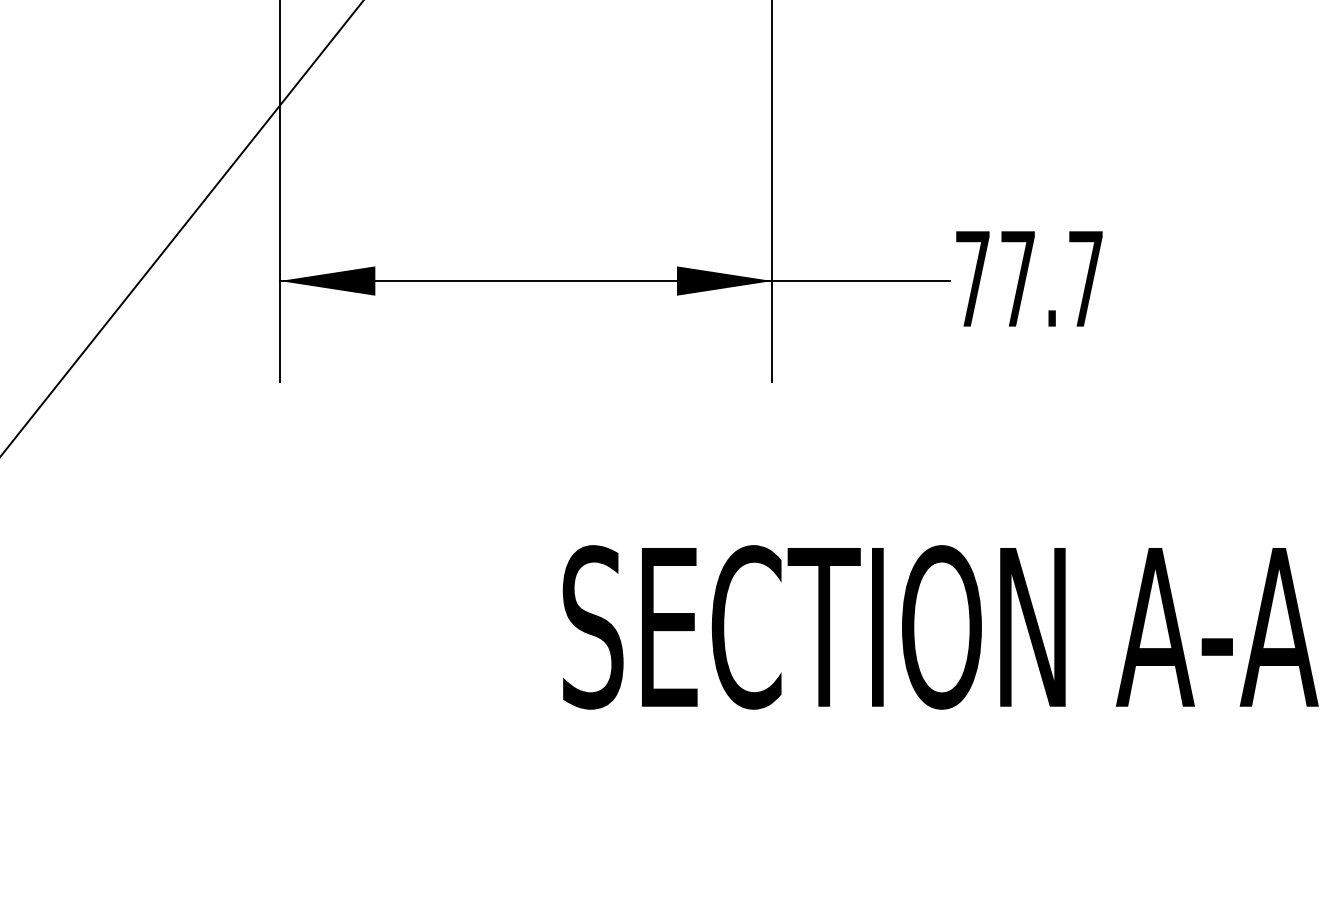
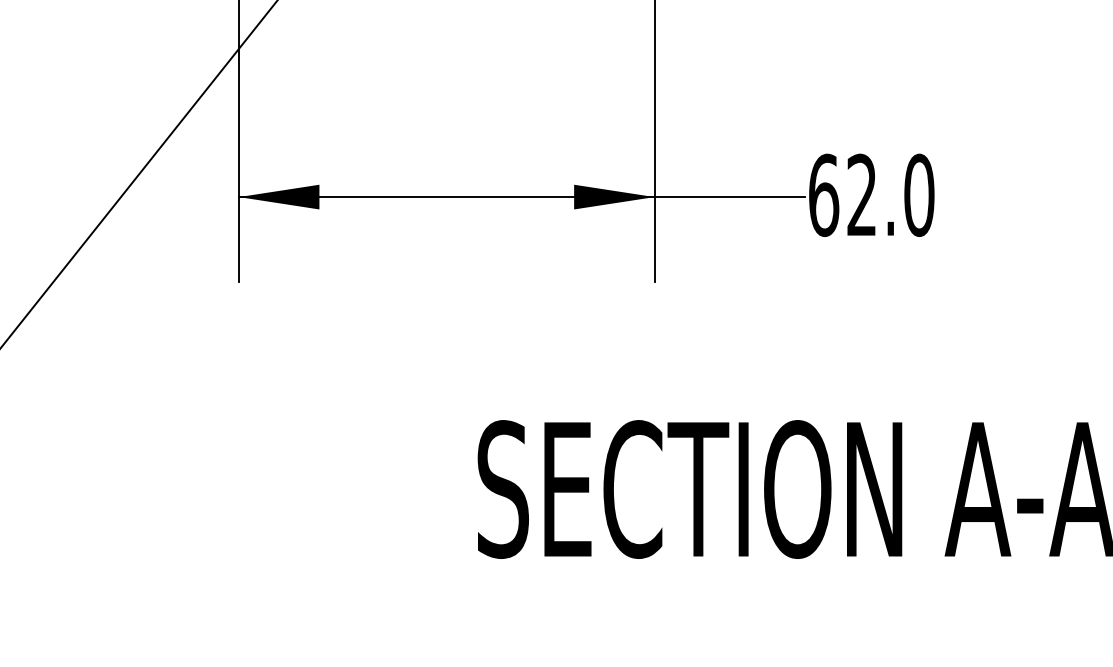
text: (1029, 278) -> (871, 194), 77.7 -> 62.0

